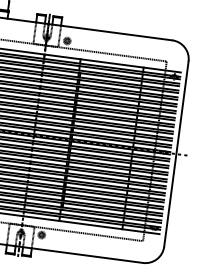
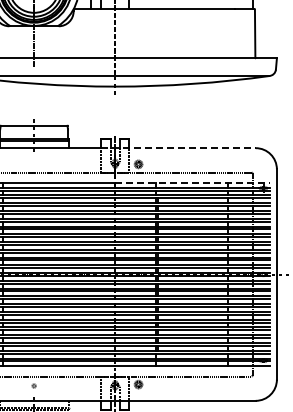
line: (104, 31) -> (178, 148), solid -> dashed
line: (113, 63) -> (193, 182), solid -> dashed

